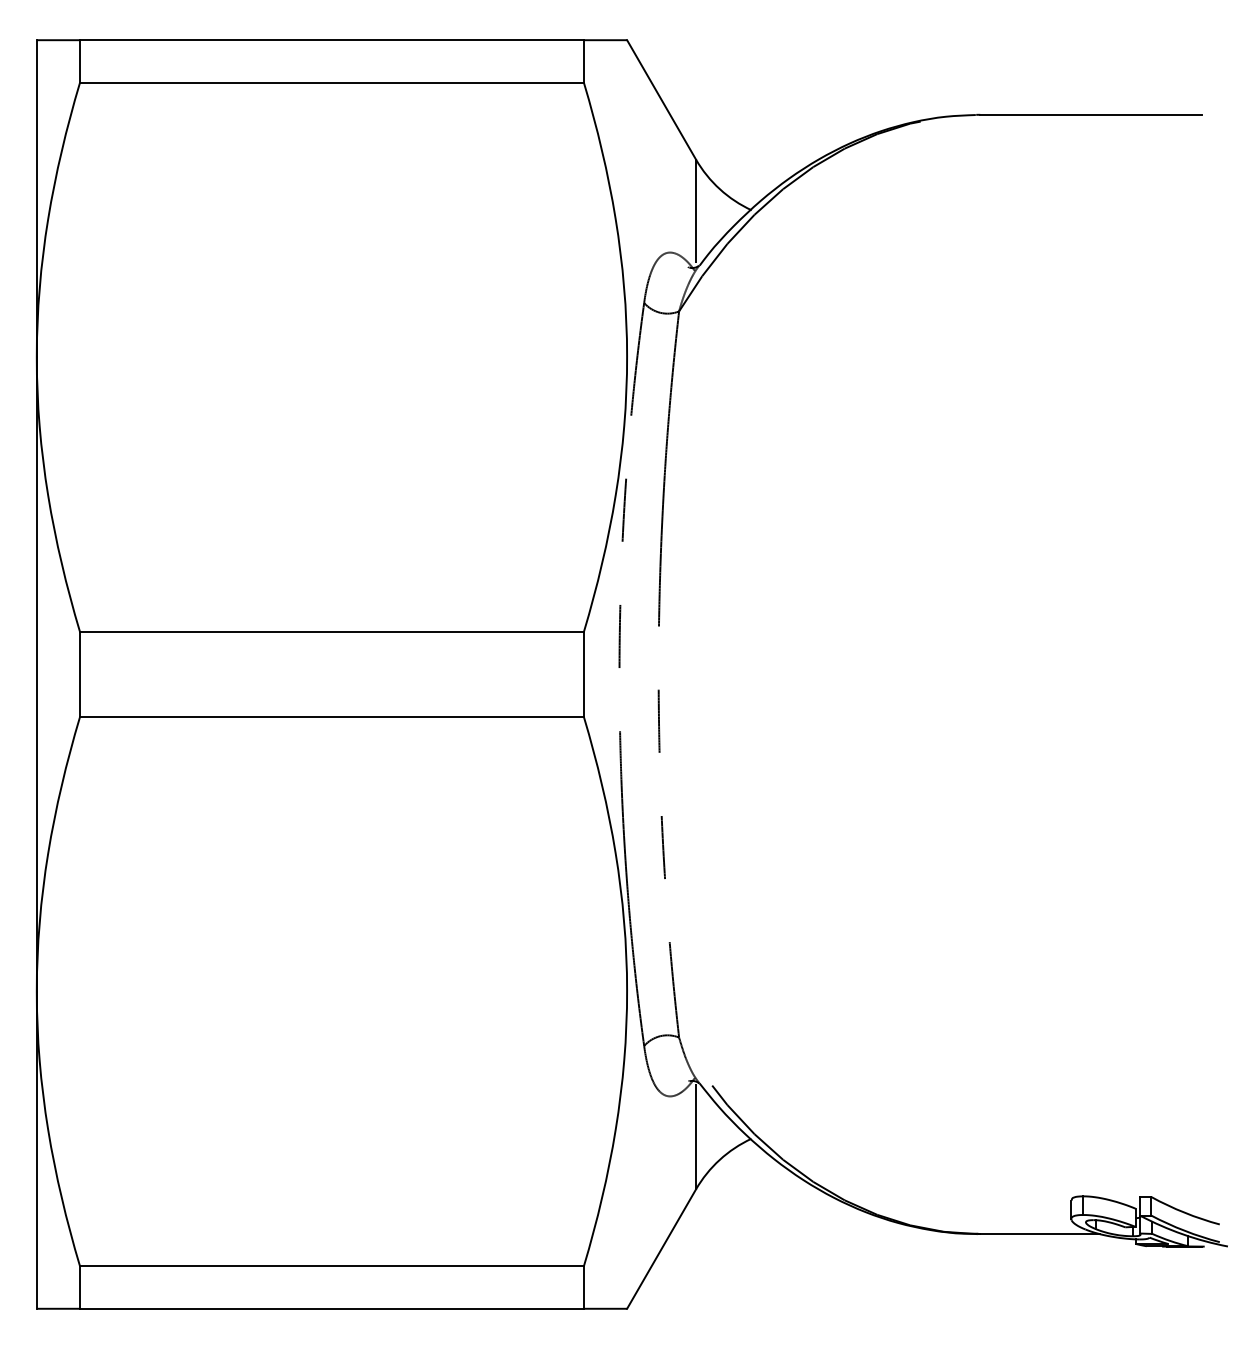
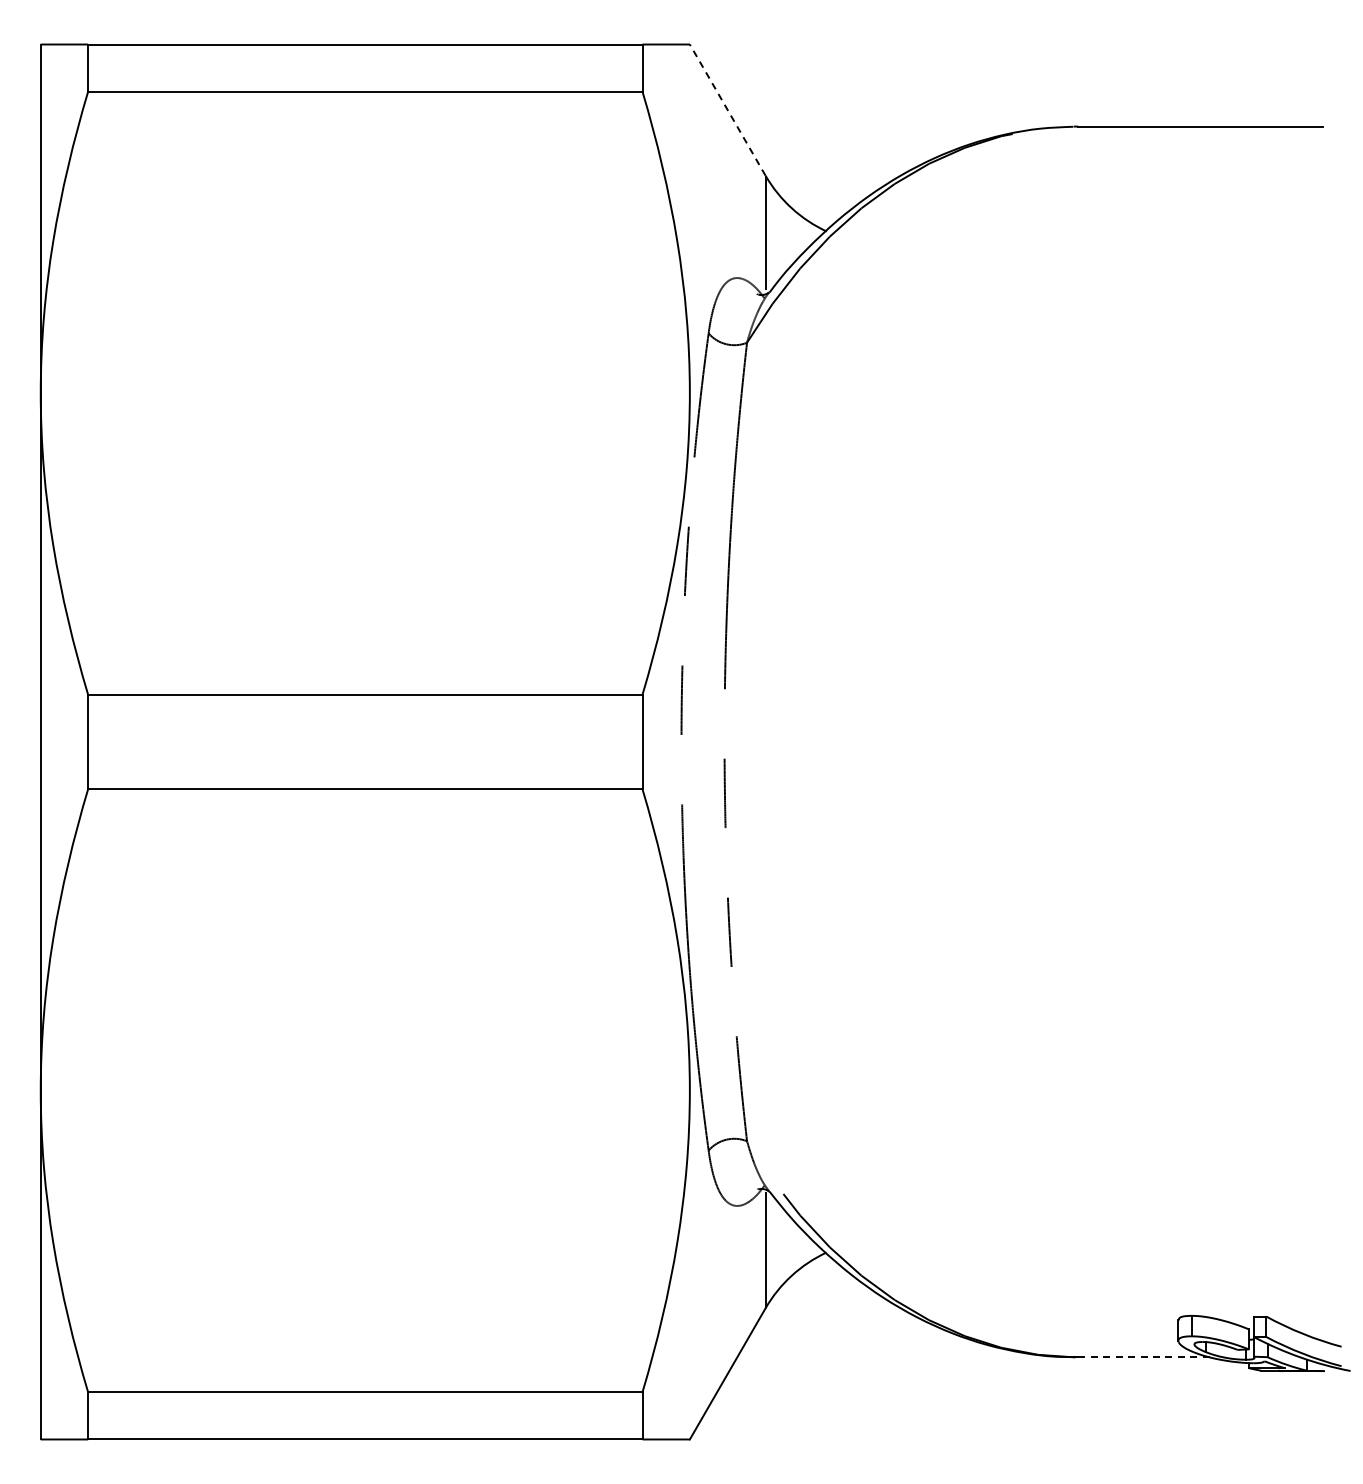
line: (661, 100) -> (727, 110), solid -> dashed
line: (1040, 1234) -> (1144, 1357), solid -> dashed

